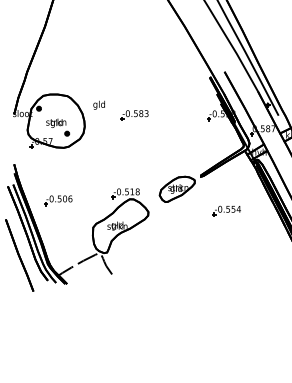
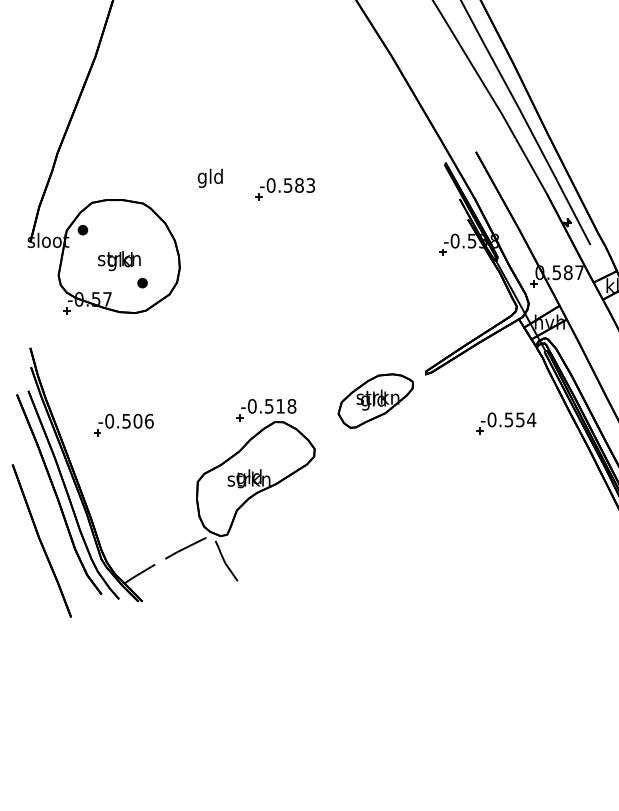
text: (98, 104) -> (208, 176), moved
part: (134, 115) -> (285, 189), moved
part: (226, 210) -> (505, 422), moved

